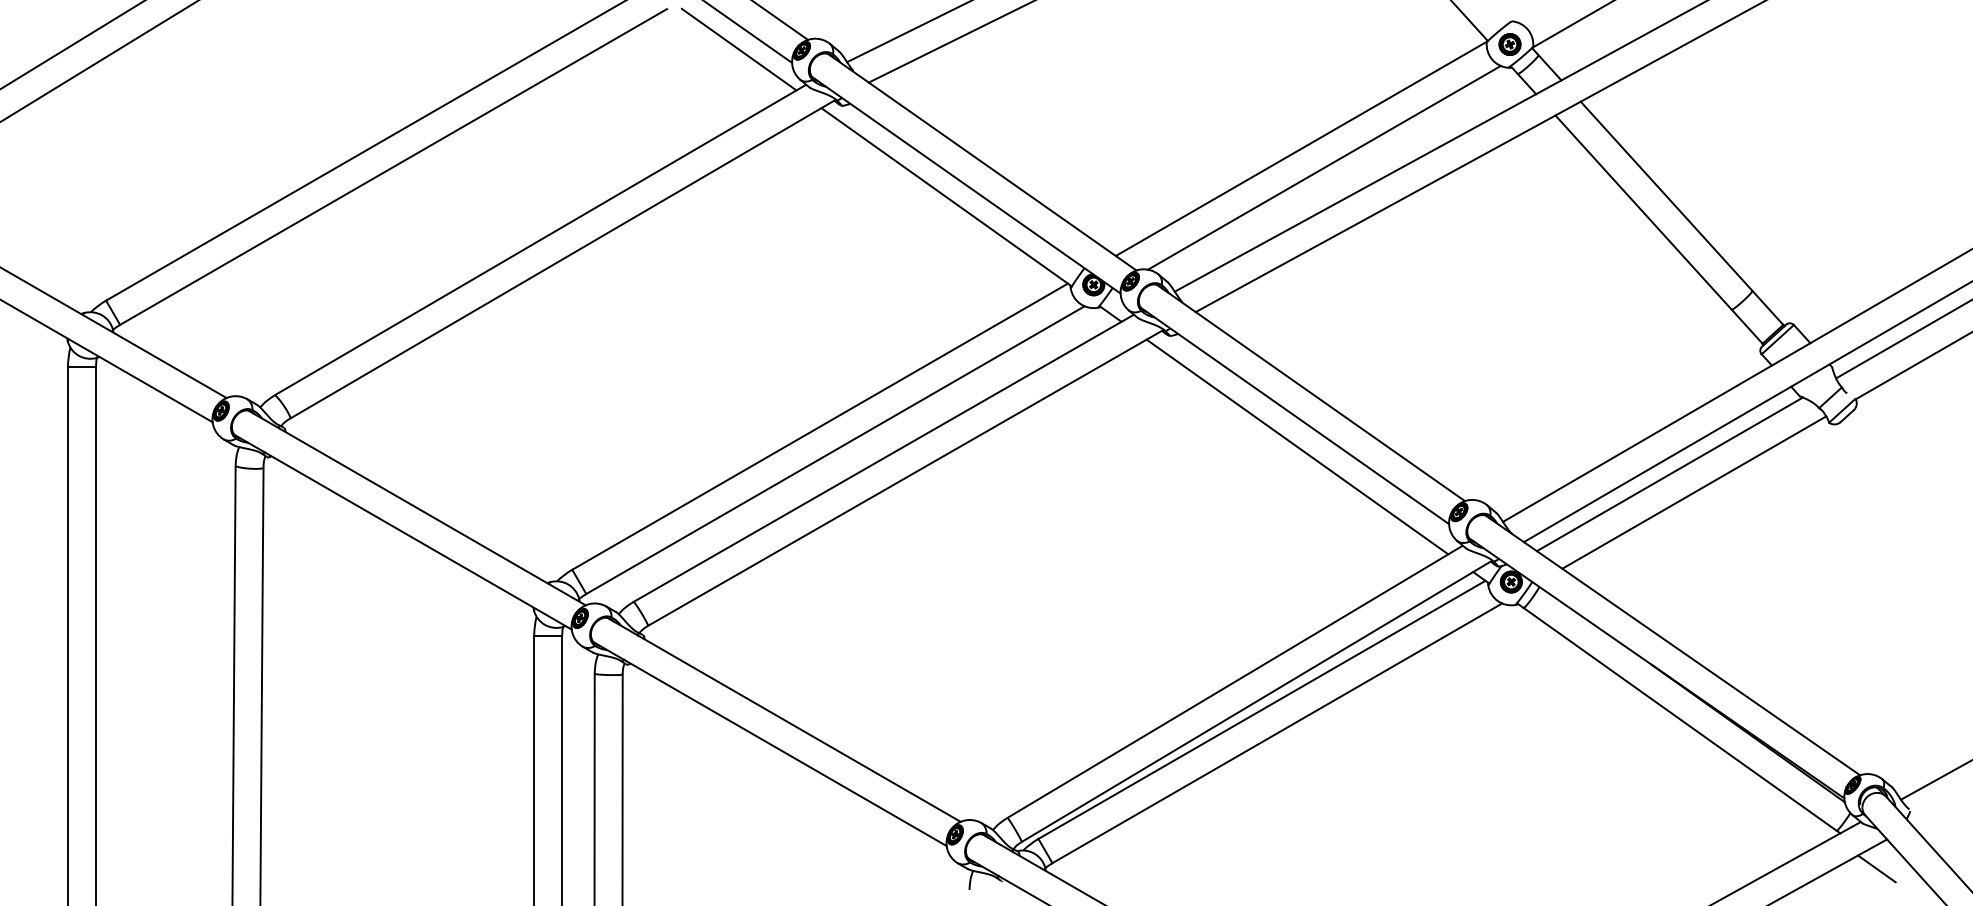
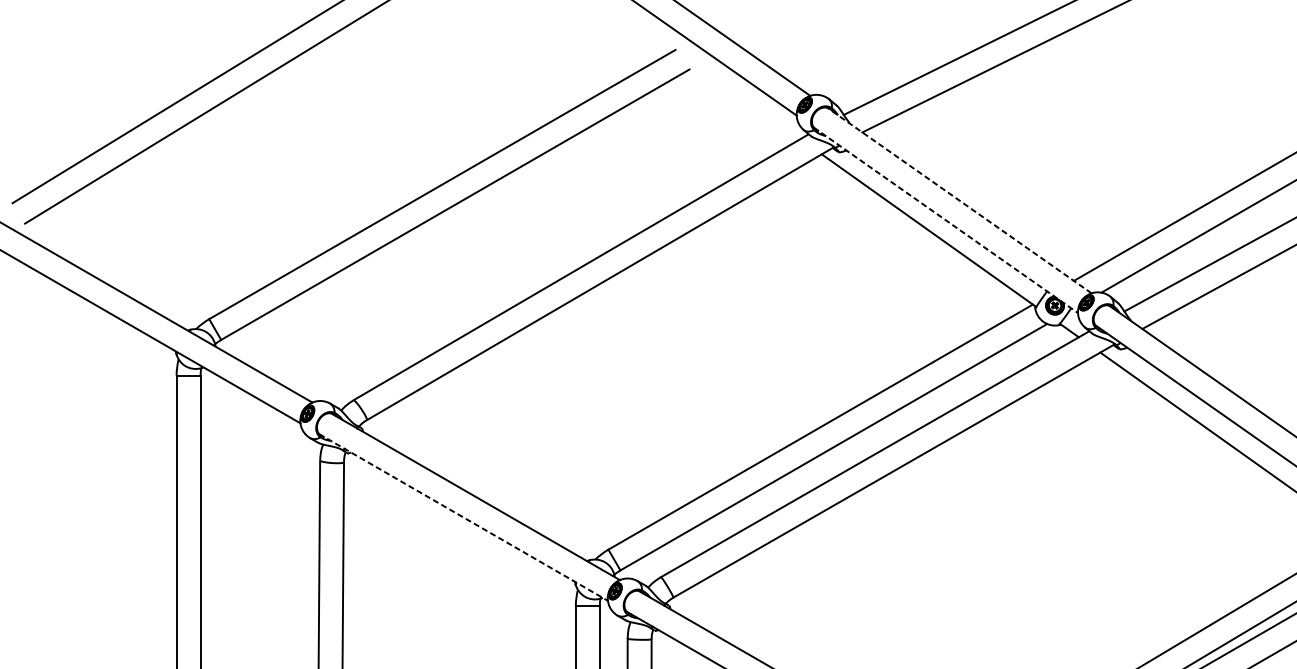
line: (738, 49) -> (750, 104), removed
line: (982, 162) -> (959, 200), solid -> dashed
line: (966, 185) -> (946, 220), solid -> dashed
line: (402, 532) -> (463, 517), solid -> dashed

